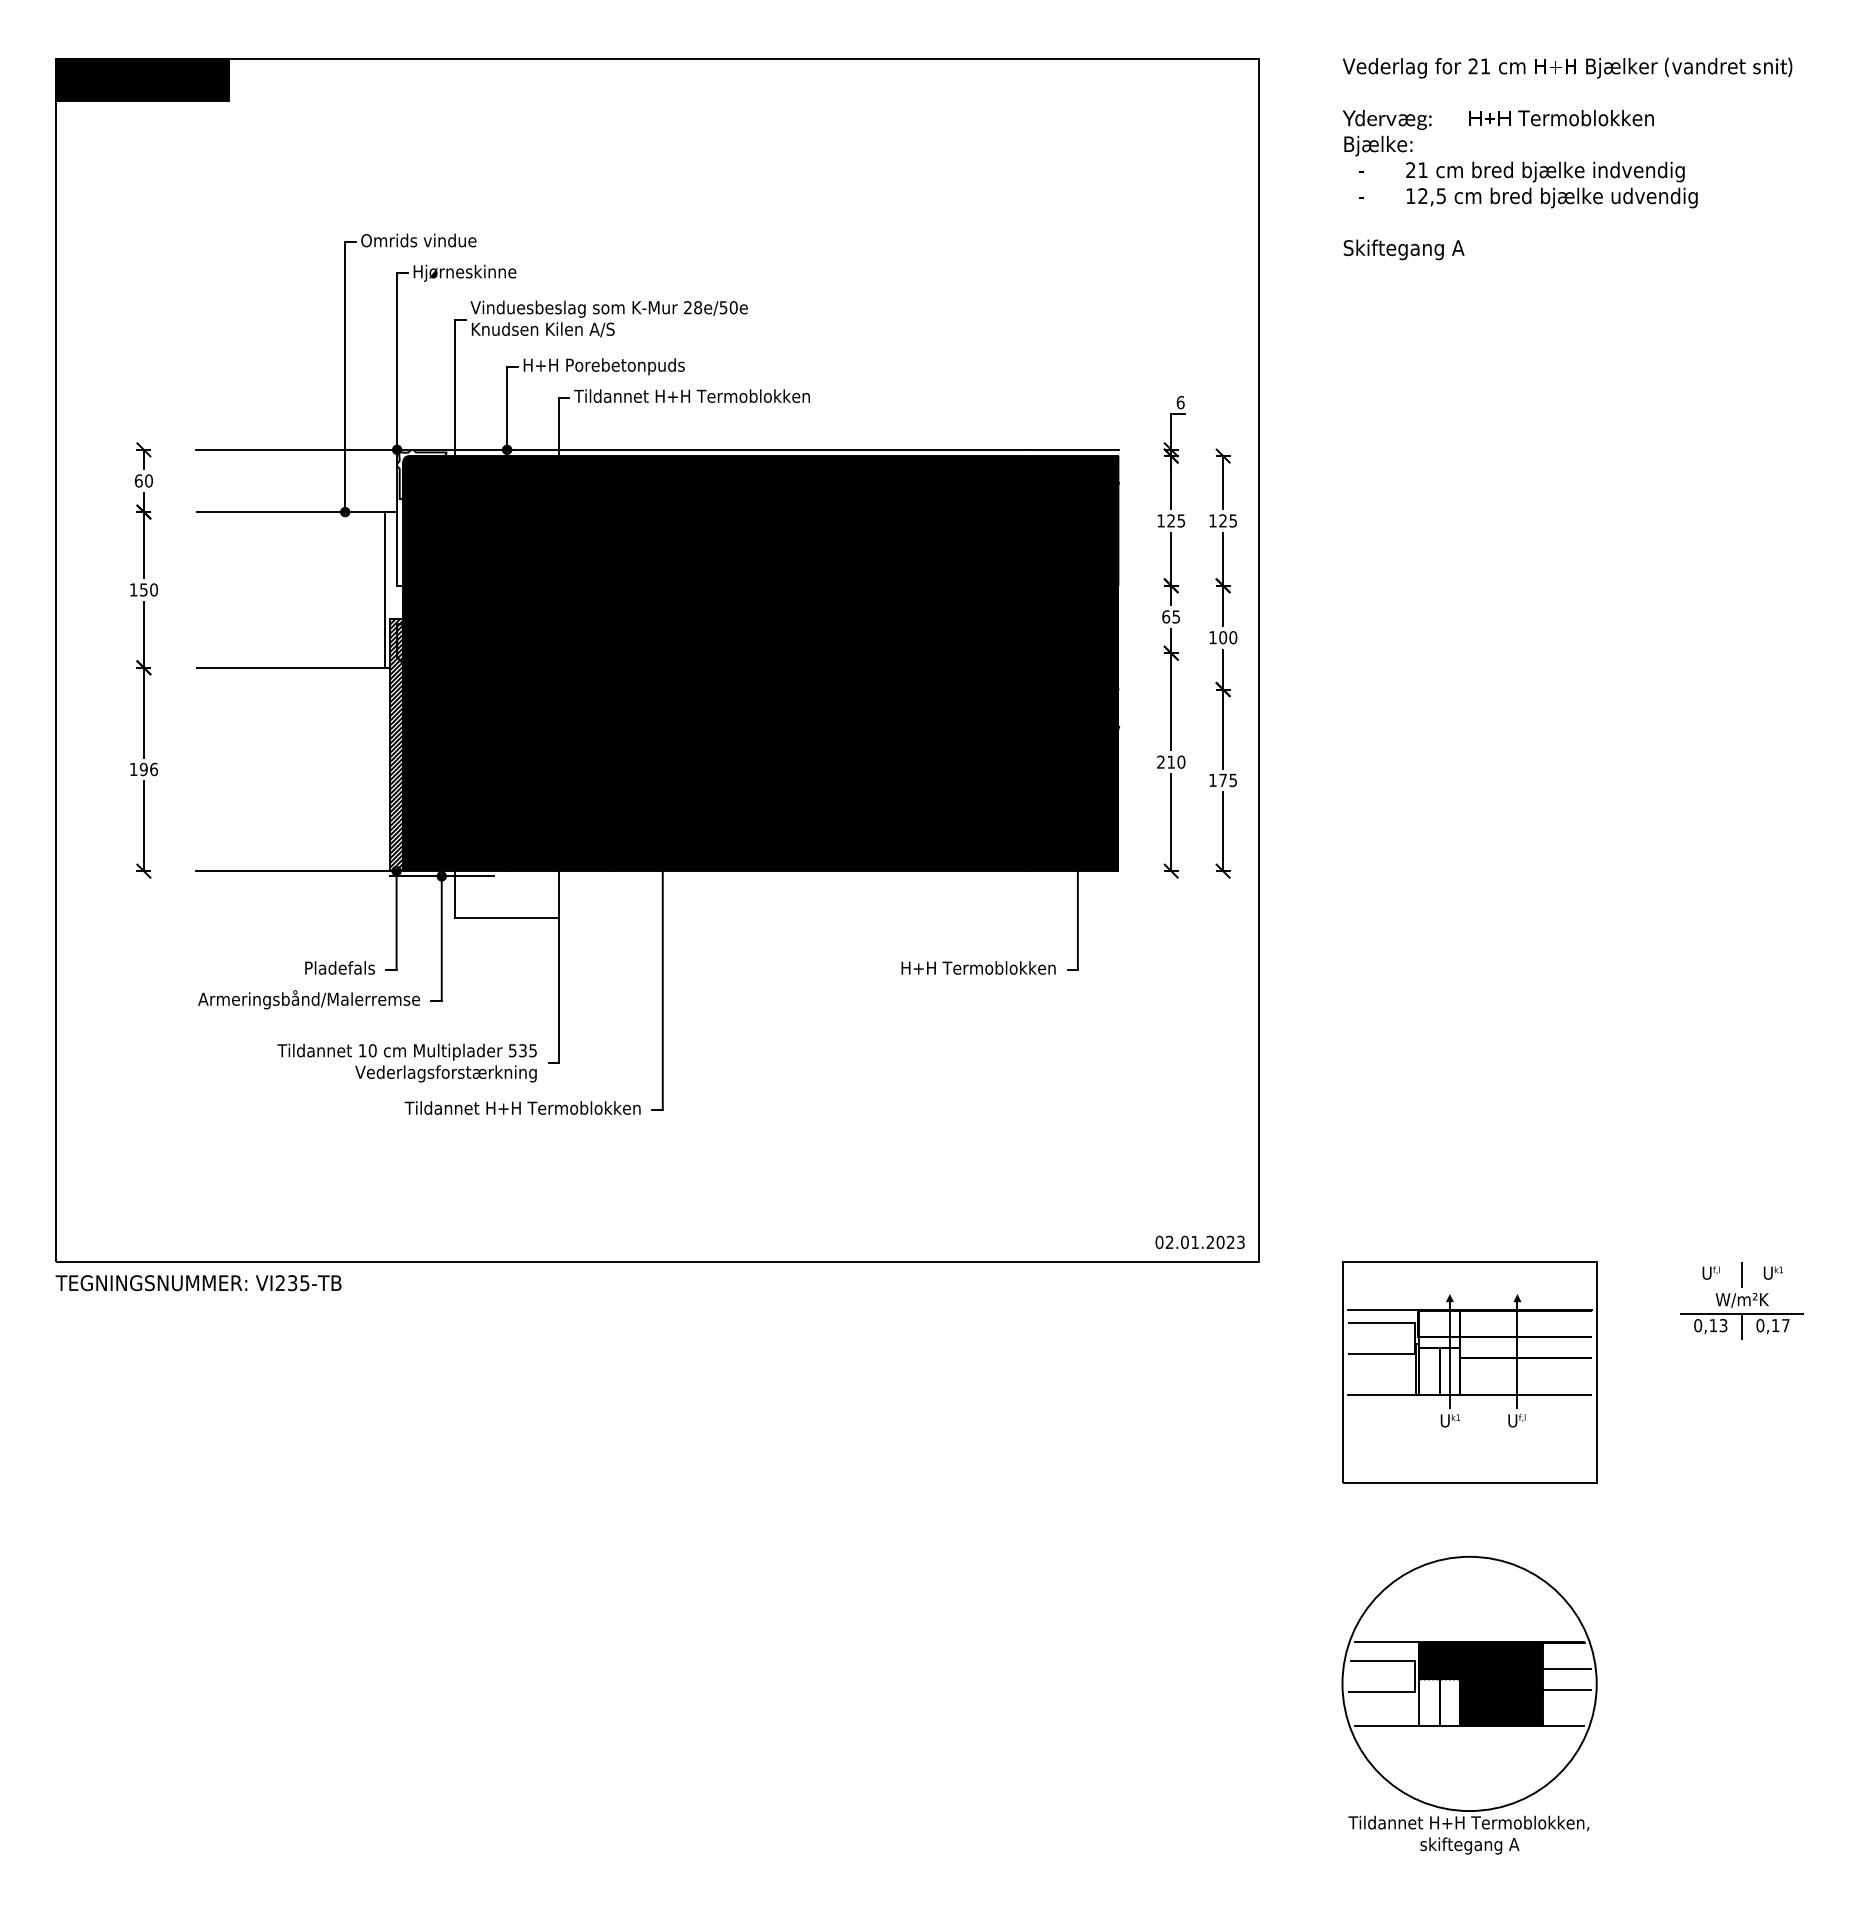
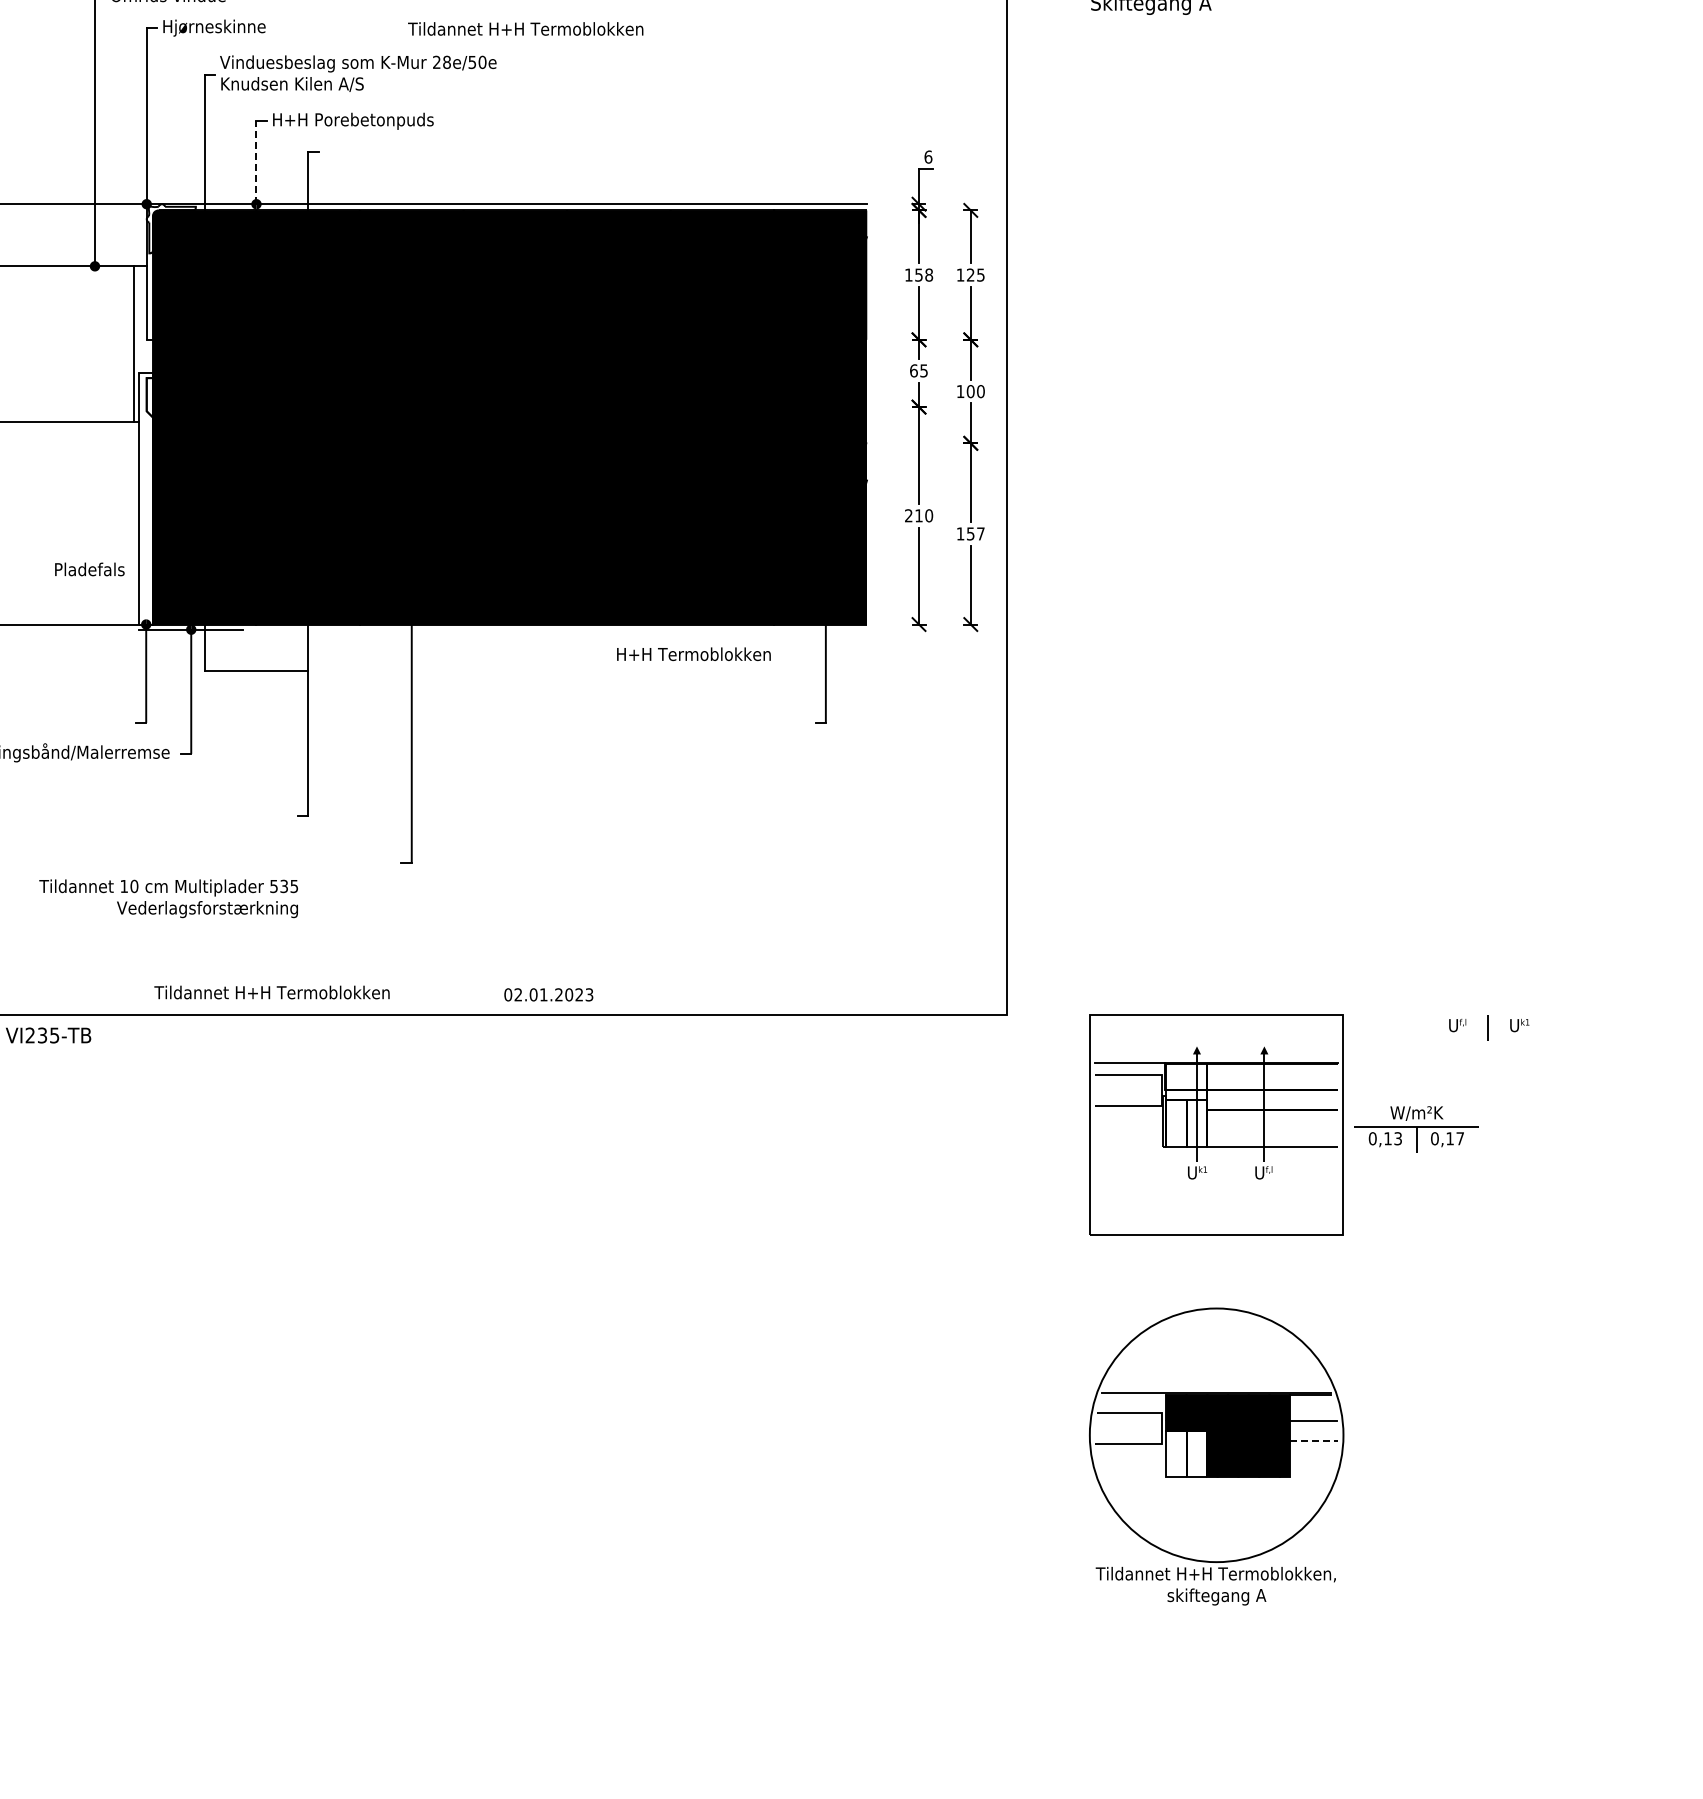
text: (691, 395) -> (525, 28), moved
line: (507, 408) -> (256, 162), solid -> dashed
text: (1176, 520) -> (924, 274), 125 -> 158
hatch: (396, 744) -> (146, 498), removed
text: (1227, 780) -> (975, 534), 175 -> 157
text: (339, 967) -> (89, 568), moved
text: (978, 967) -> (693, 653), moved
text: (406, 1062) -> (168, 898), moved
text: (522, 1107) -> (271, 991), moved
text: (1199, 1242) -> (548, 994), moved
part: (1741, 1316) -> (1416, 1129), moved
line: (1382, 1394) -> (1129, 1146), removed
line: (1567, 1689) -> (1314, 1440), solid -> dashed
line: (1386, 1726) -> (1133, 1477), removed
line: (1563, 1726) -> (1310, 1477), removed

